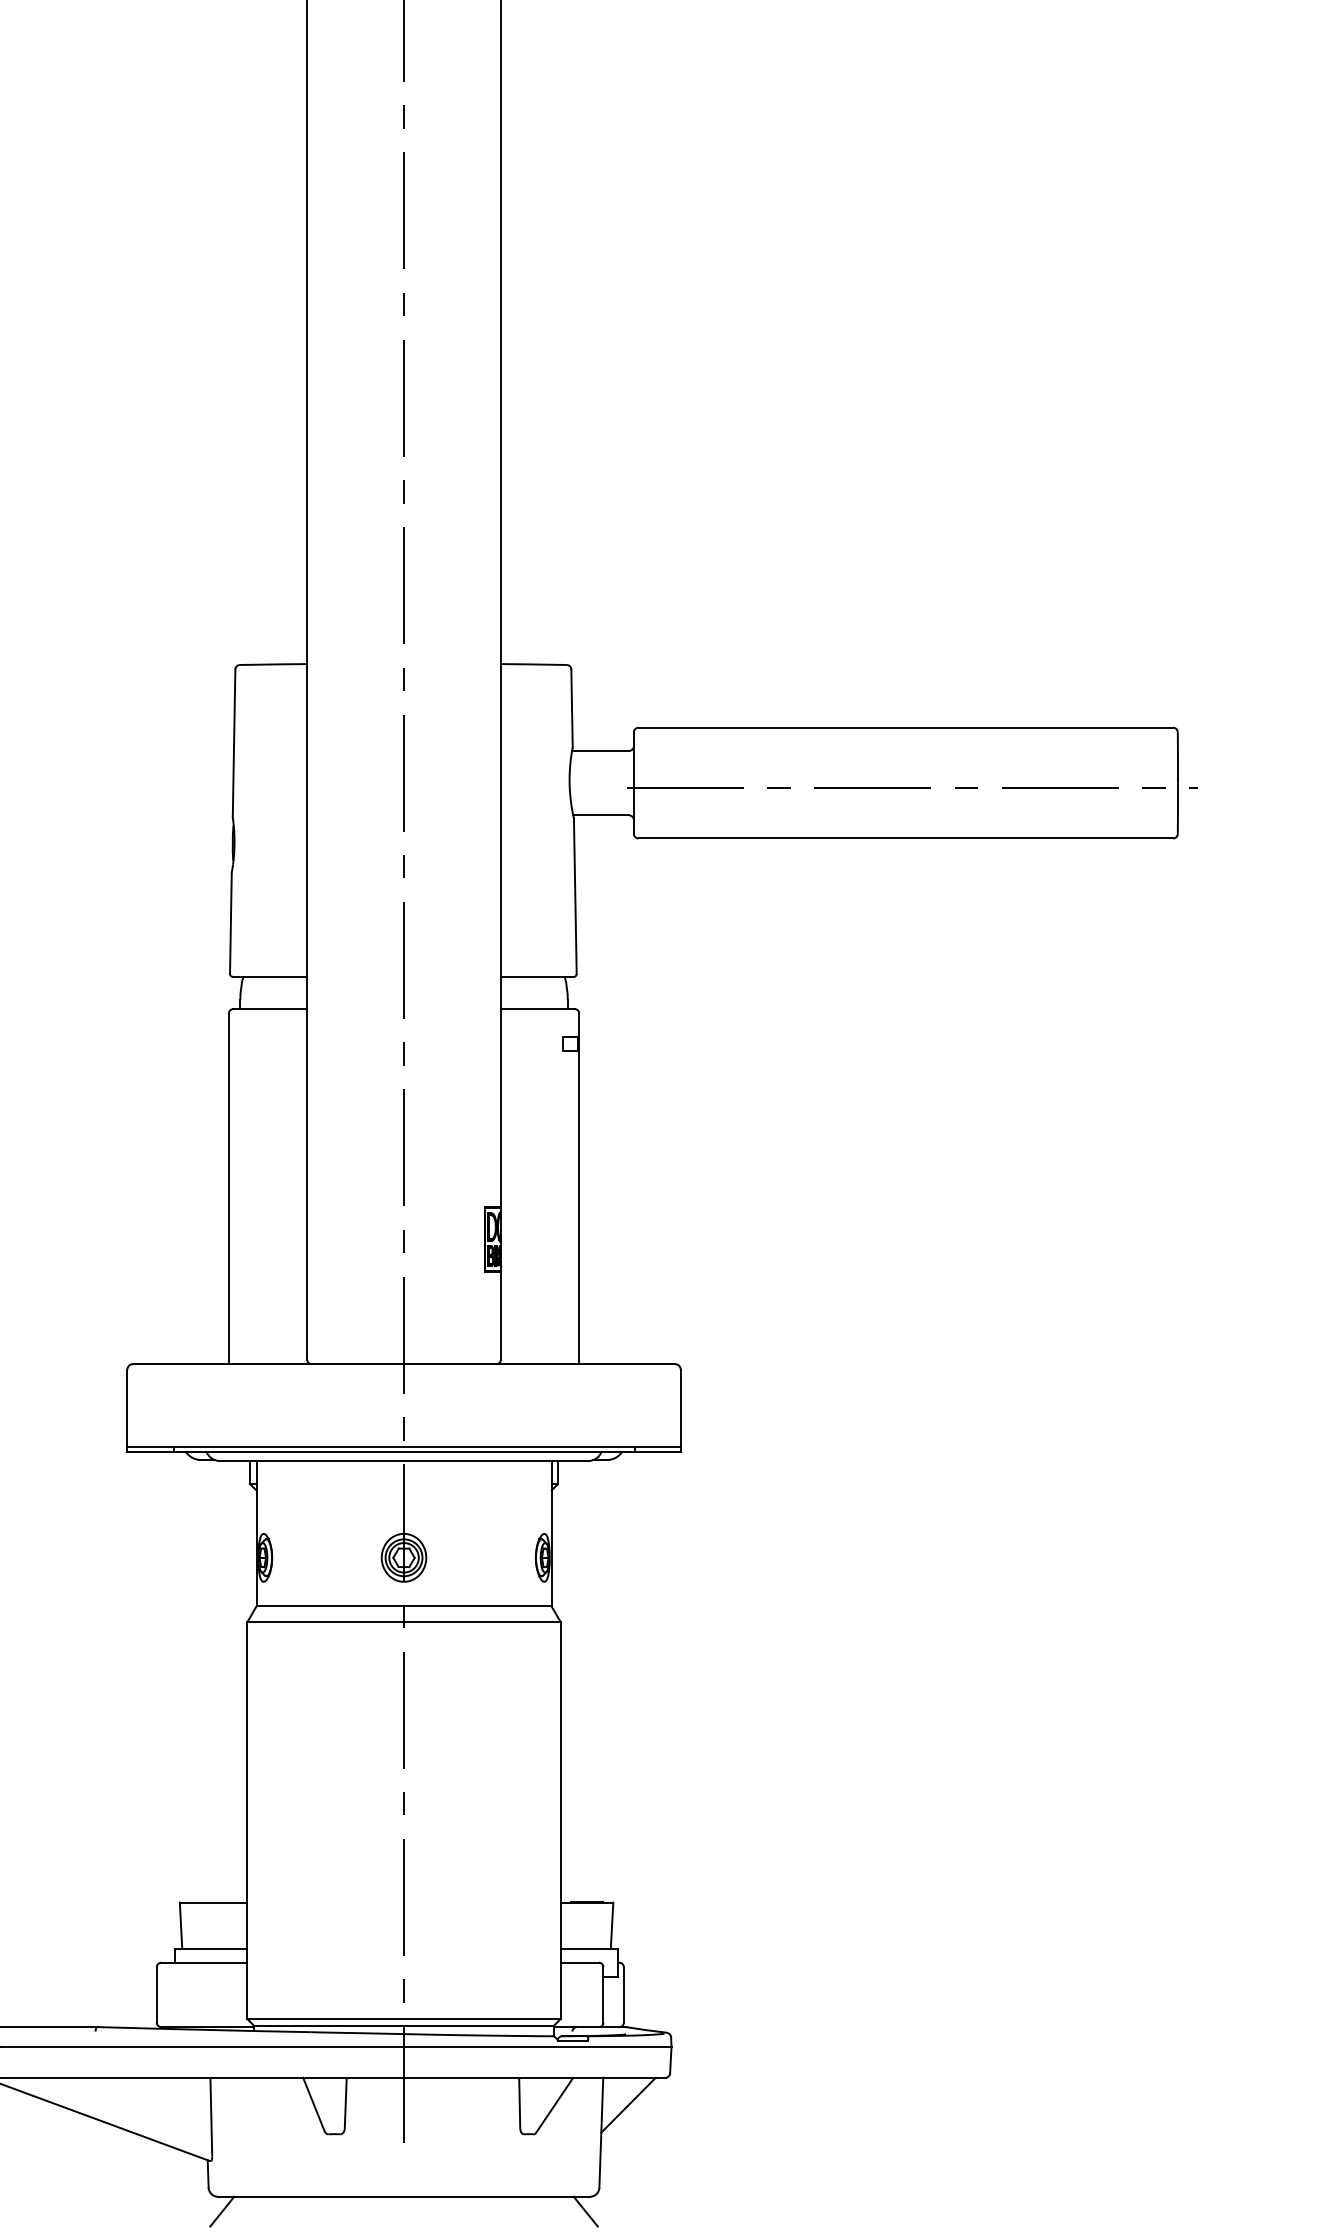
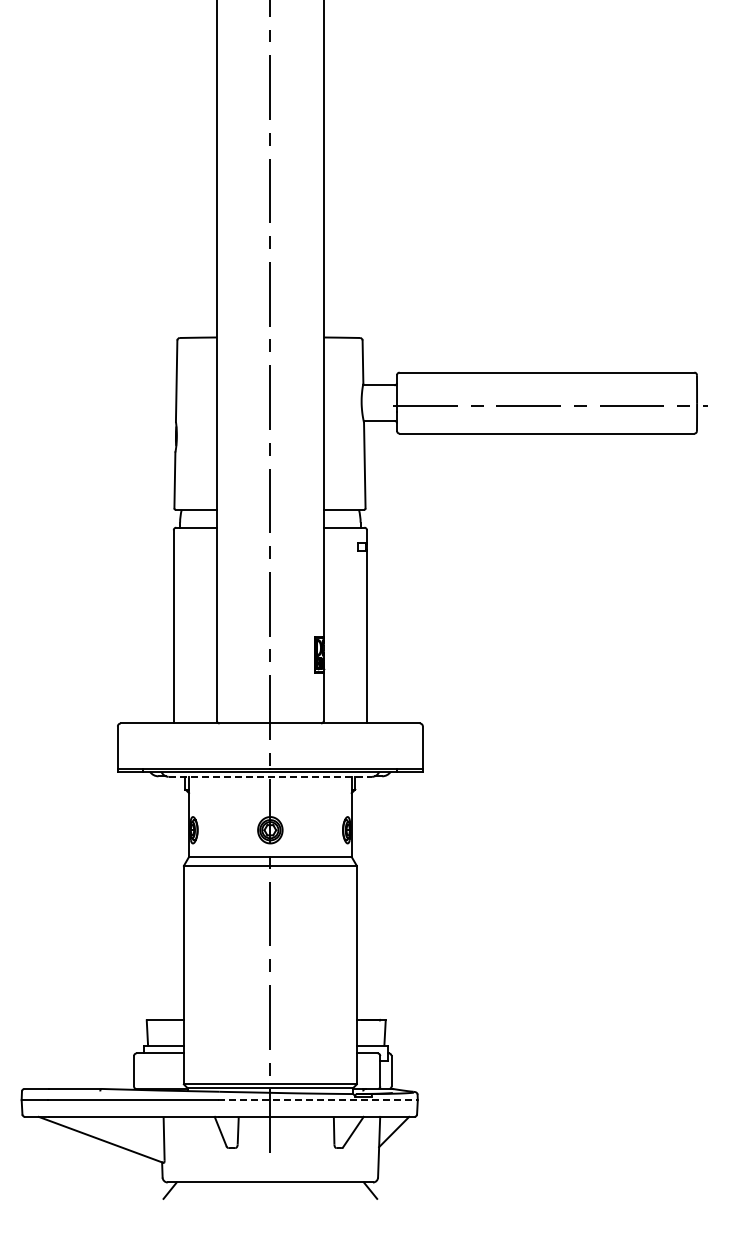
line: (404, 1460) -> (270, 776), solid -> dashed
line: (491, 2048) -> (318, 1100), solid -> dashed

